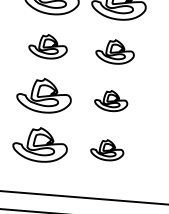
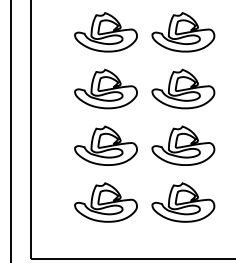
part: (47, 46) -> (105, 89), size x1.43
part: (115, 51) -> (183, 88), size x1.43
part: (111, 100) -> (183, 145), size x1.67
part: (107, 150) -> (183, 202), size x1.67

